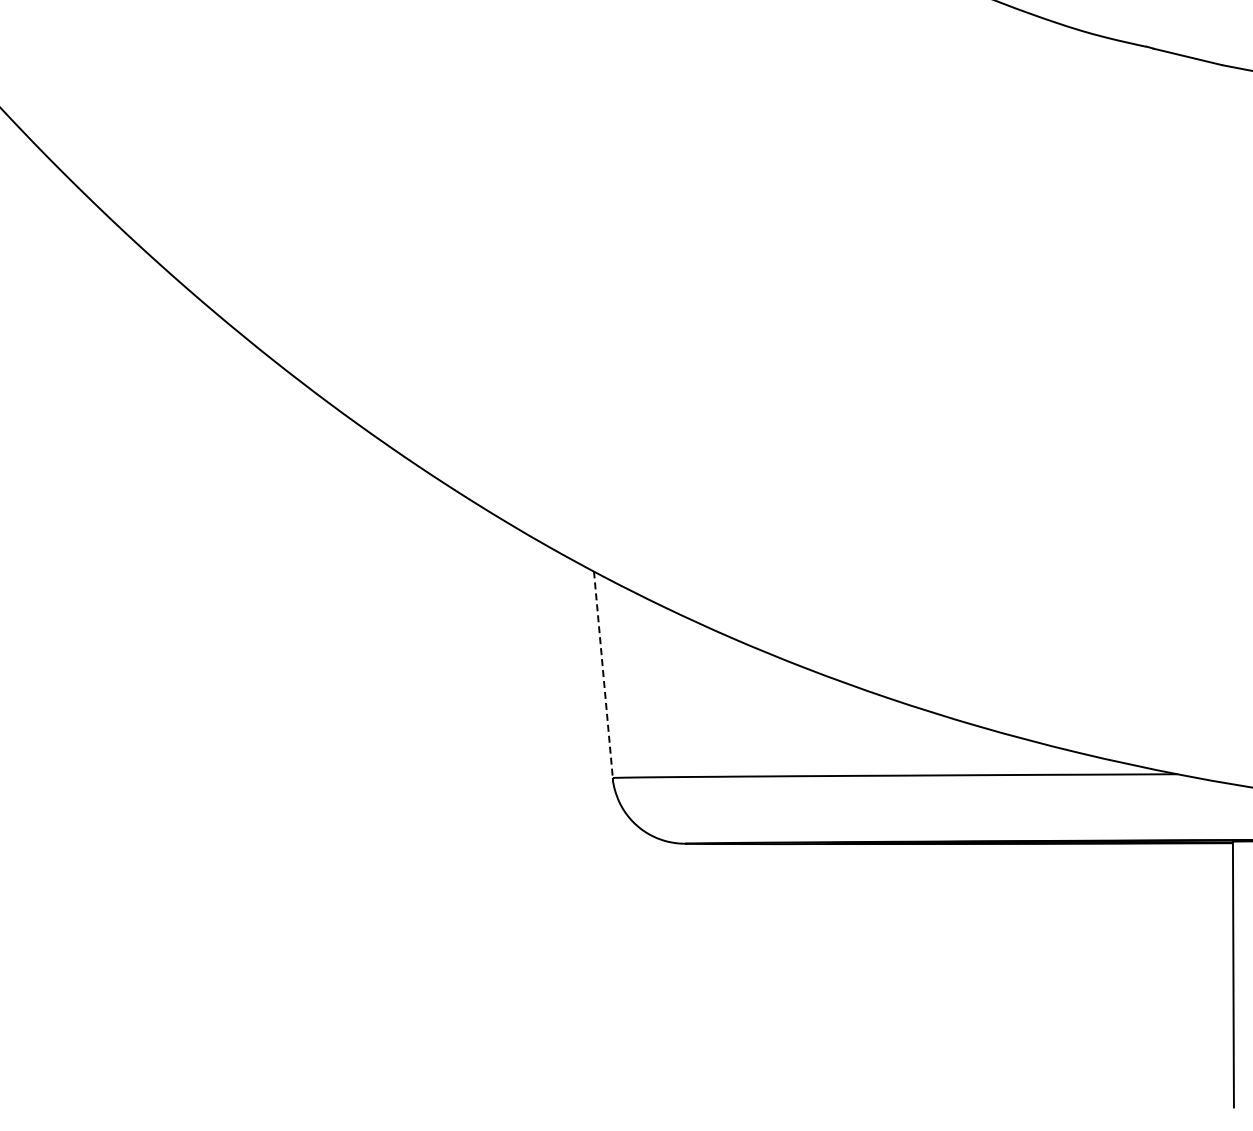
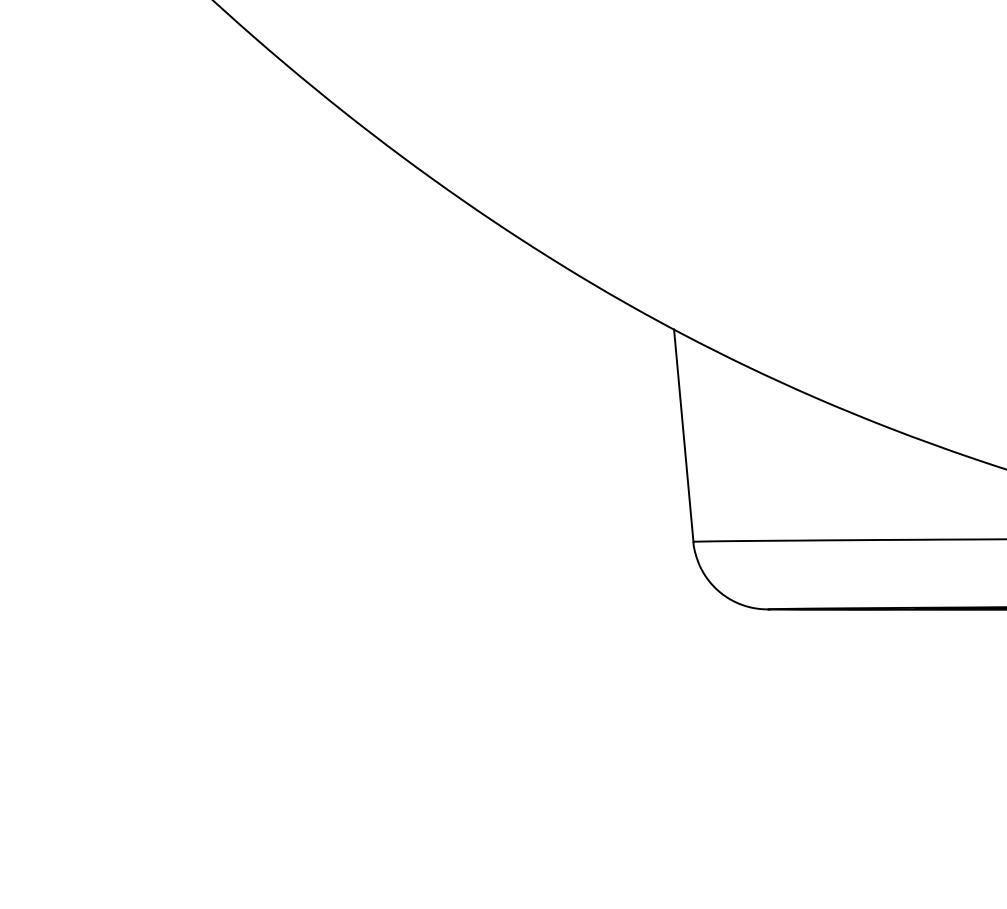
line: (603, 674) -> (683, 435), dashed -> solid

